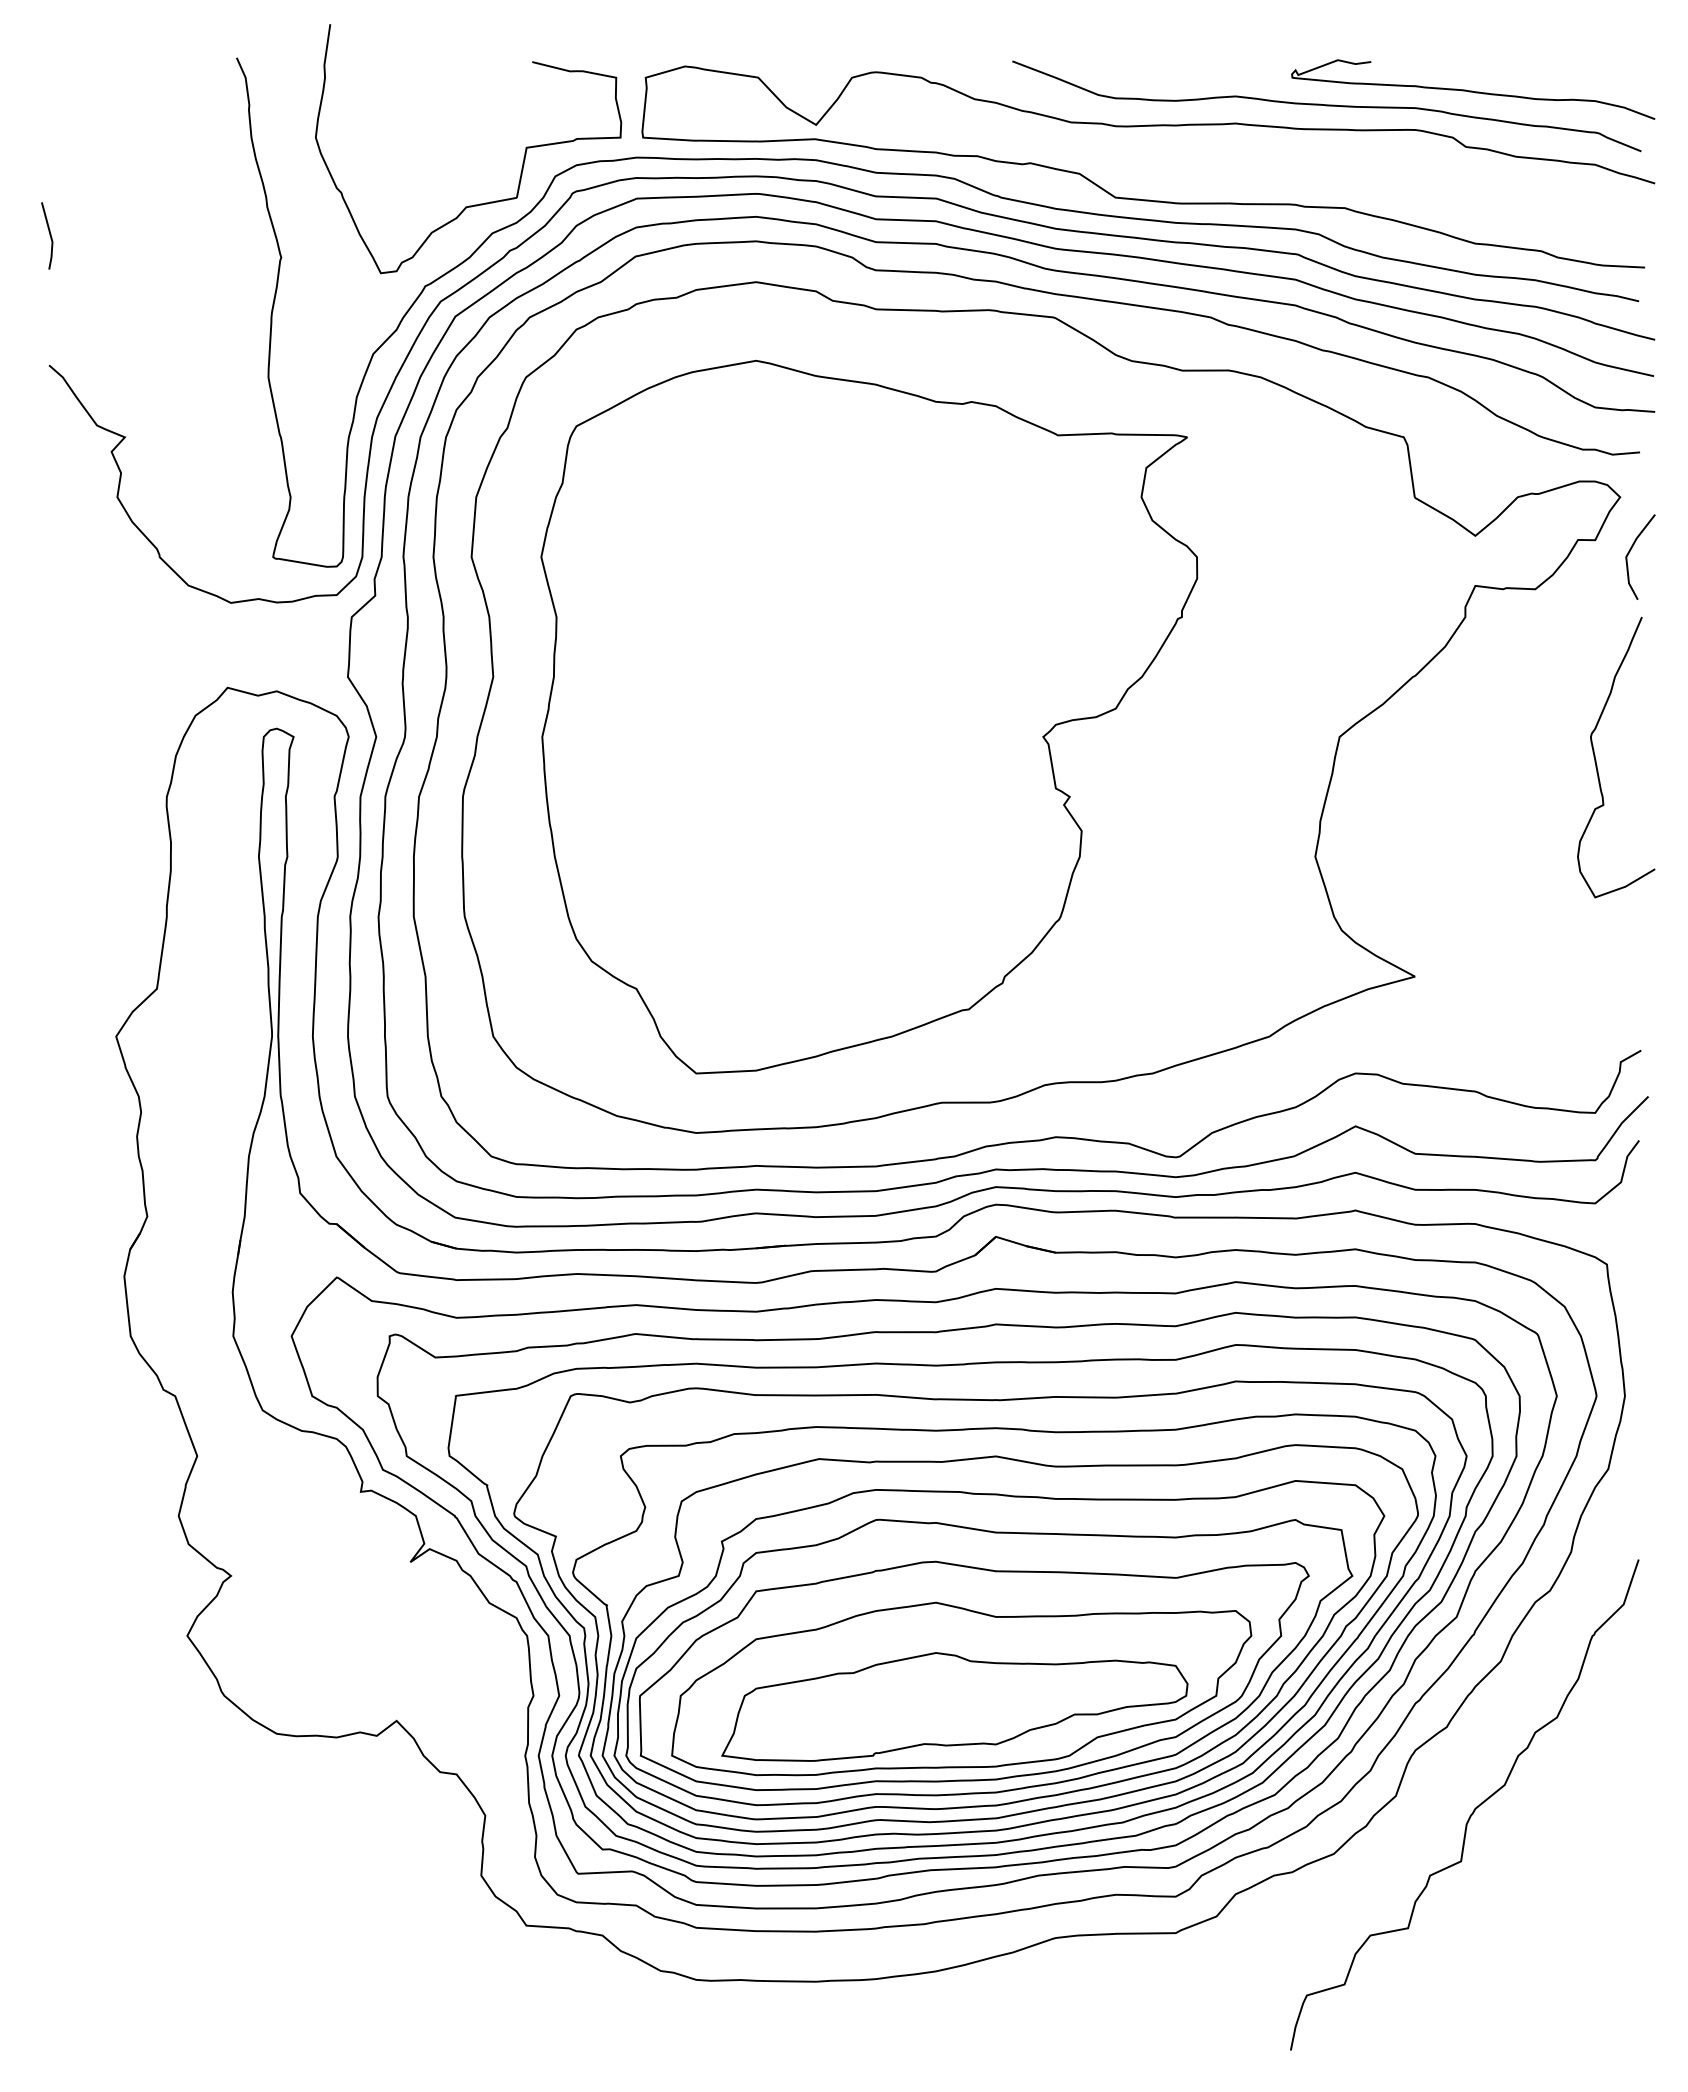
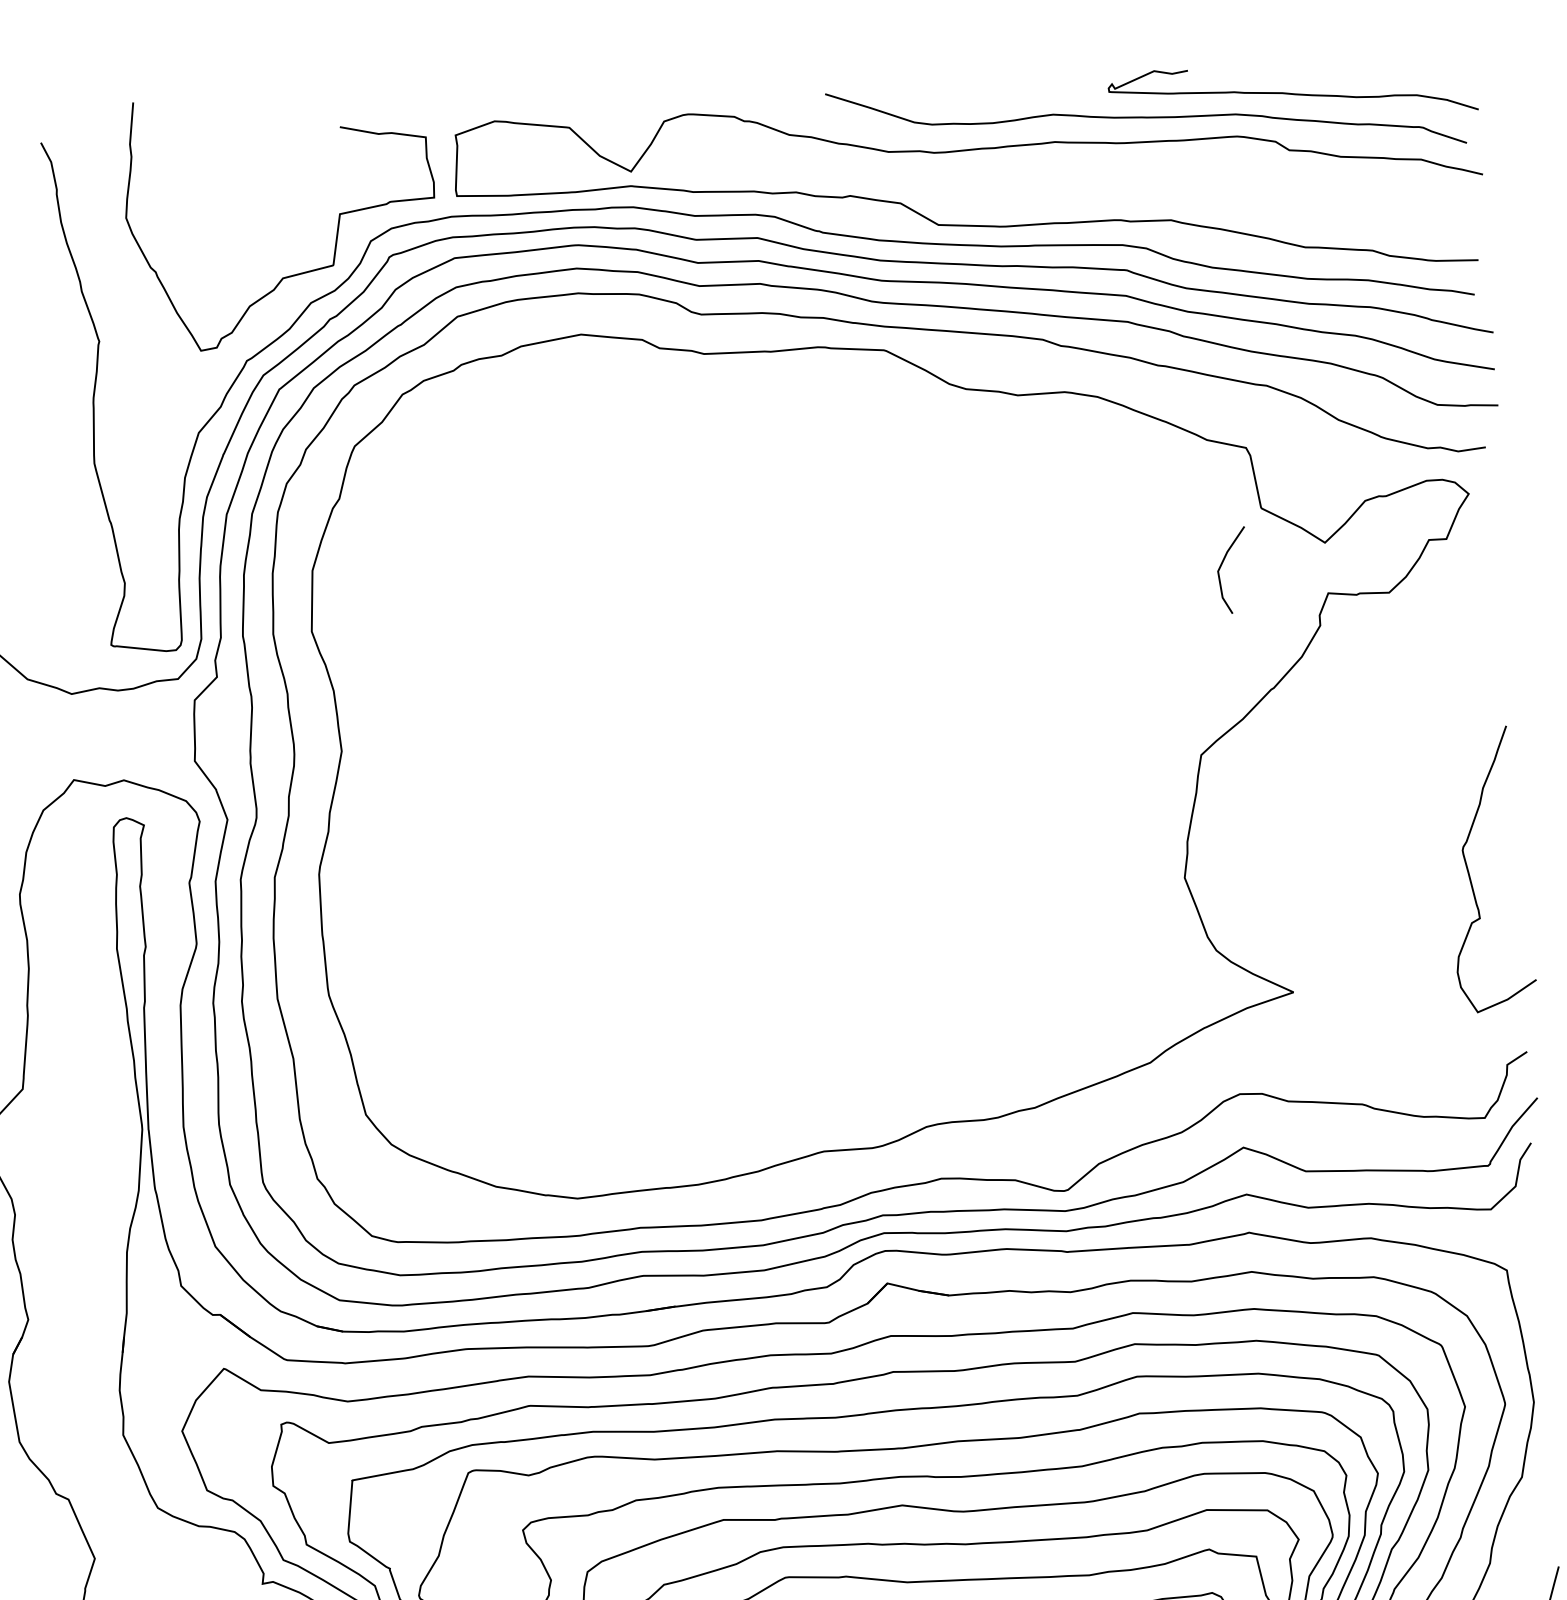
line: (1630, 551) -> (1222, 565), moved
part: (869, 716) -> (724, 765), removed
curve: (1596, 759) -> (1469, 872), moved

